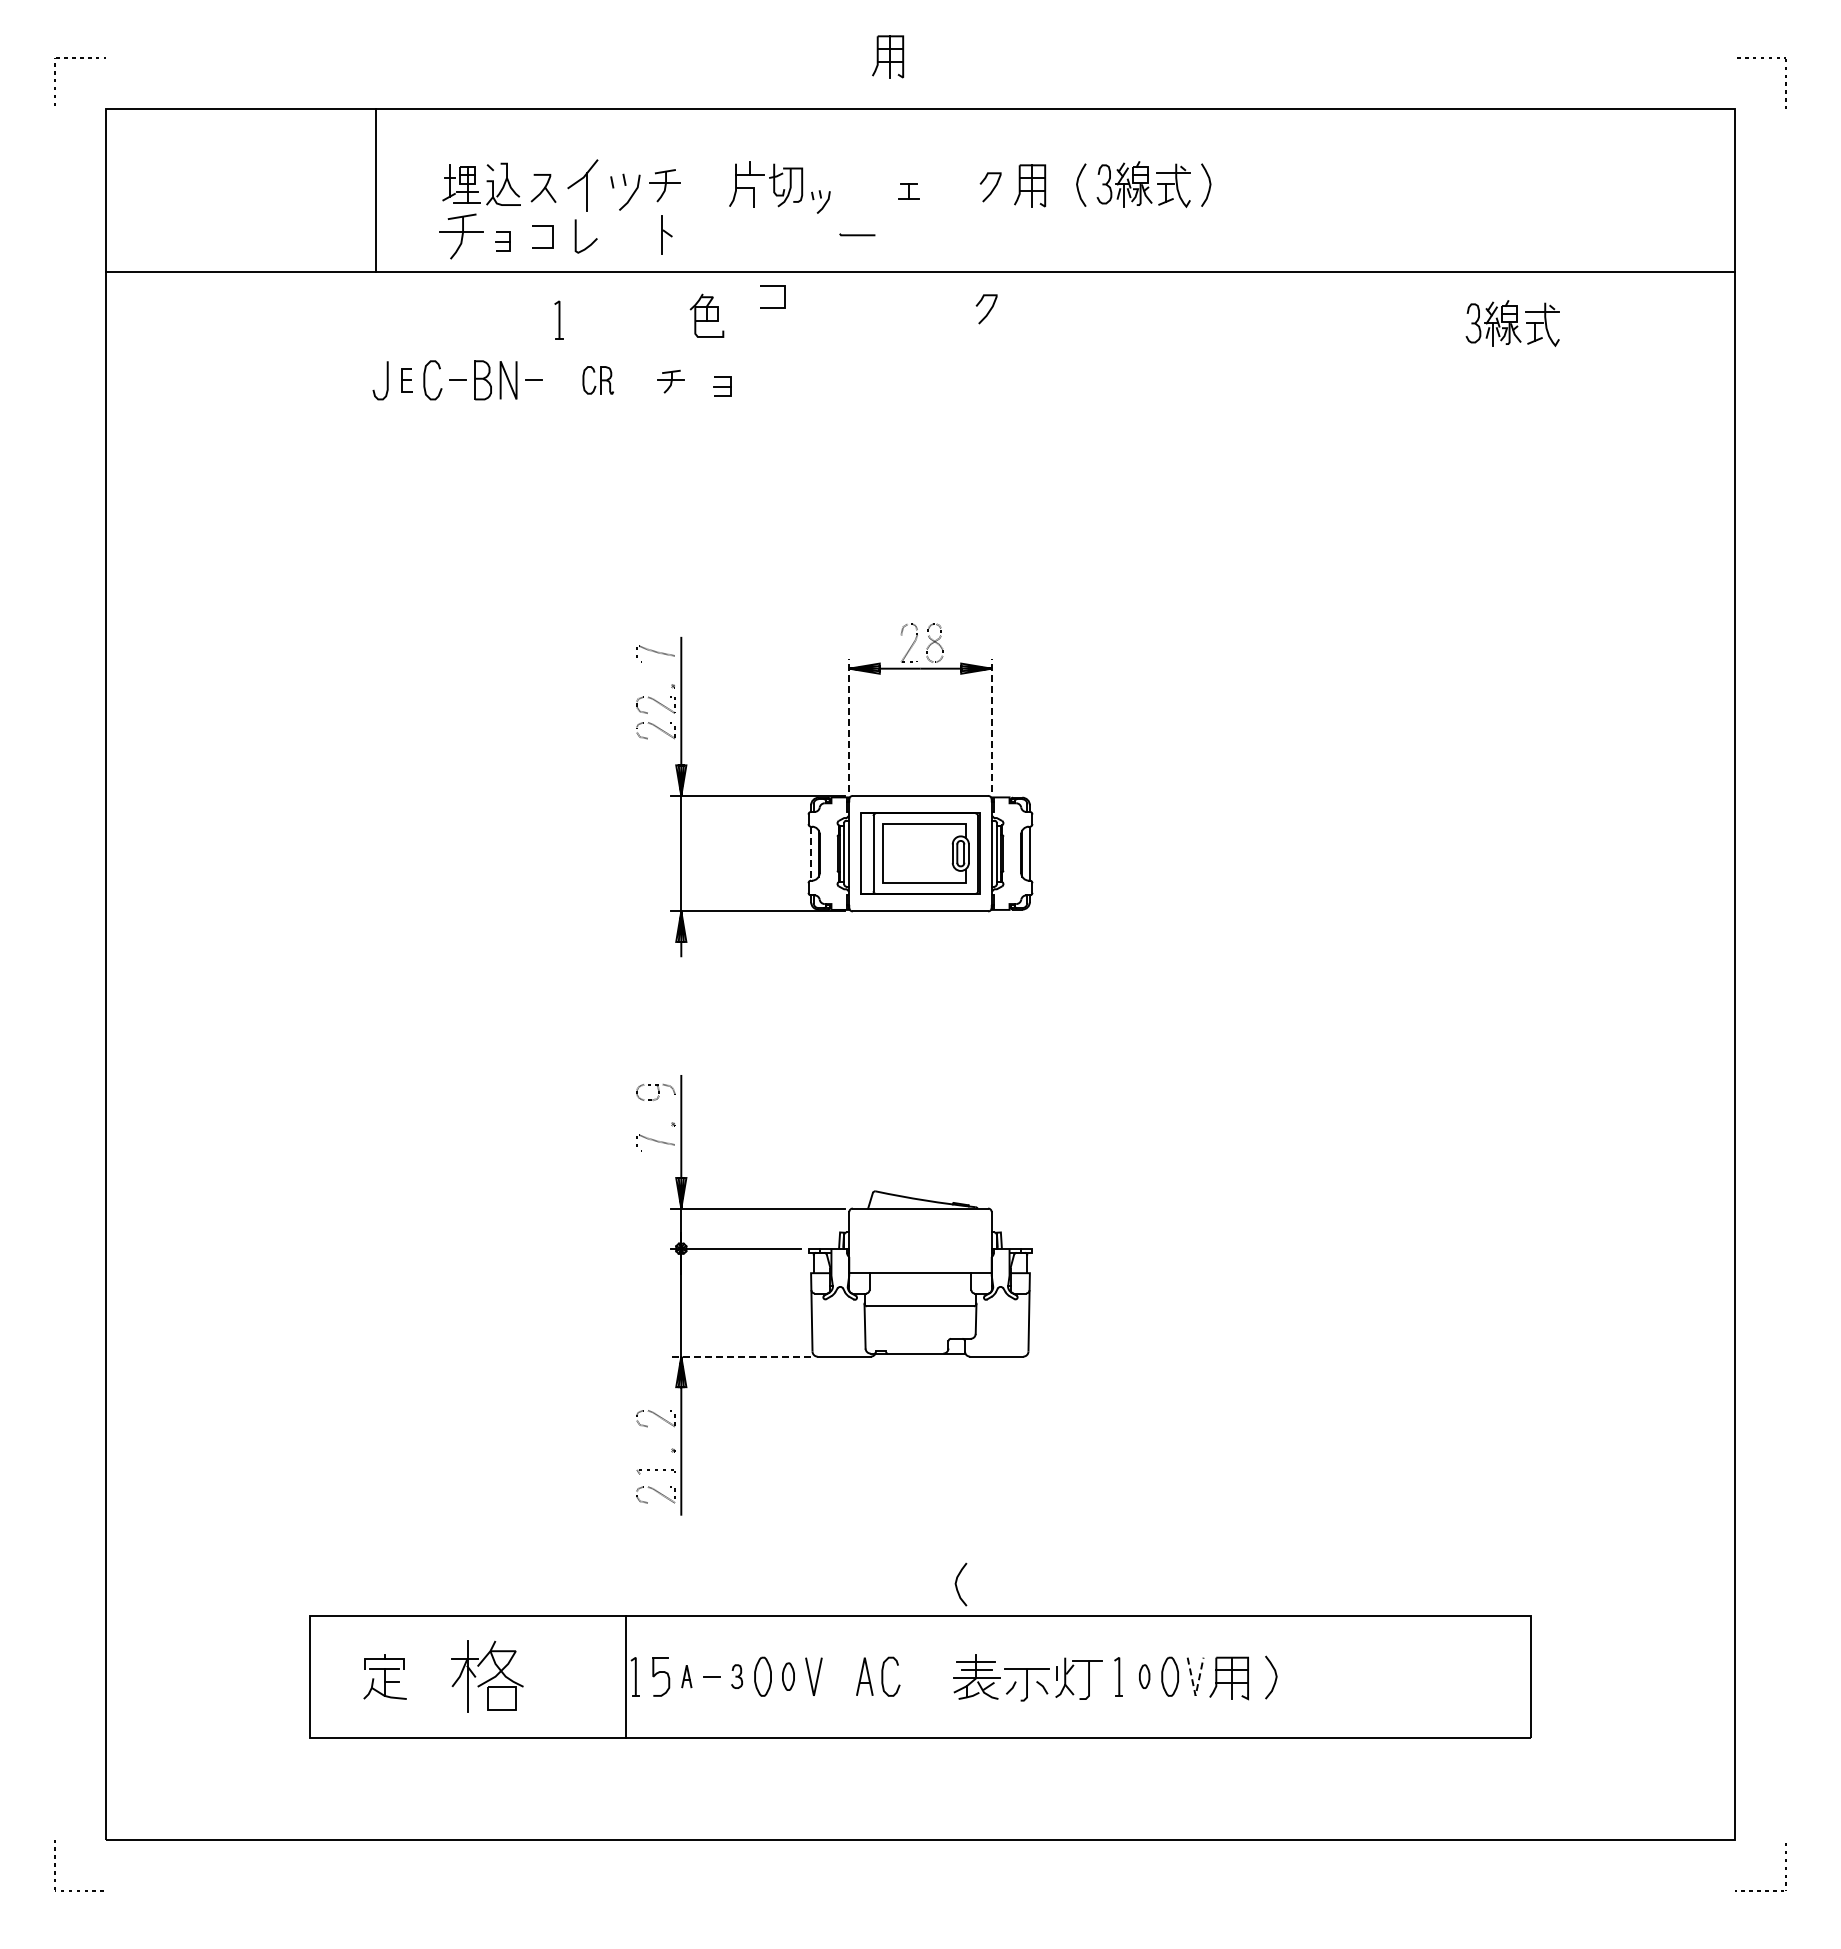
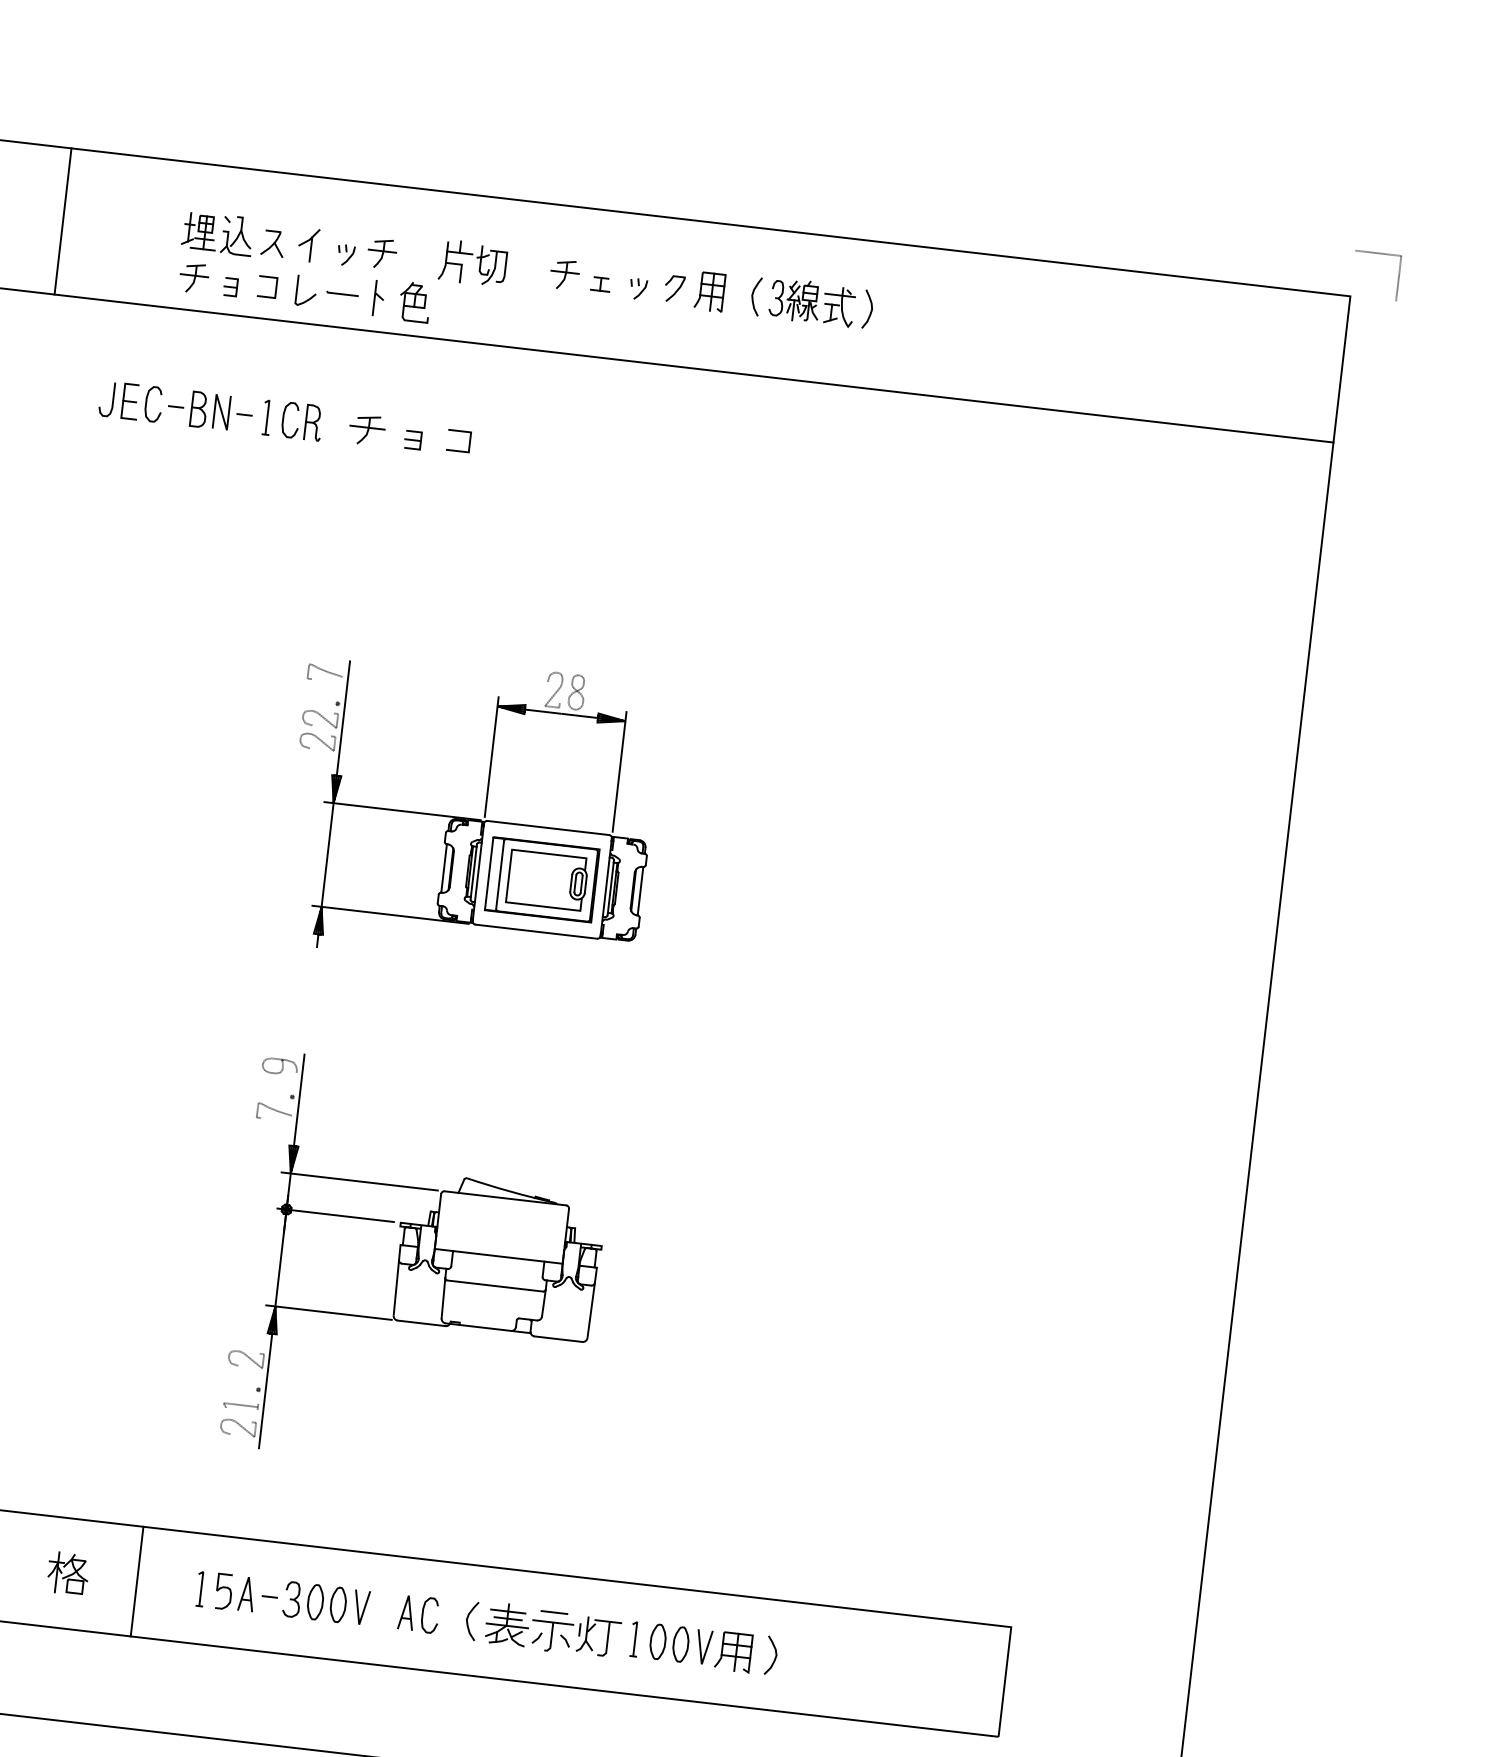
part: (888, 56) -> (596, 161), removed
part: (582, 184) -> (308, 244), size x0.71
part: (868, 185) -> (565, 274), added
line: (375, 190) -> (62, 221), moved
part: (624, 191) -> (345, 254), size x0.62
part: (820, 201) -> (637, 288), moved
line: (857, 234) -> (342, 293), moved
part: (460, 236) -> (193, 278), size x0.71
line: (772, 286) -> (459, 431), moved
curve: (988, 311) -> (659, 400), removed
part: (706, 315) -> (414, 301), moved
part: (558, 319) -> (266, 416), moved
part: (1512, 323) -> (1128, 465), removed
part: (406, 379) -> (130, 400), size x1.67
part: (598, 380) -> (302, 421), size x1.43
part: (670, 381) -> (366, 430), size x1.43
line: (849, 725) -> (491, 757), dashed -> solid
line: (991, 725) -> (619, 772), dashed -> solid
line: (811, 853) -> (444, 868), dashed -> solid
line: (741, 1356) -> (329, 1312), dashed -> solid
curve: (957, 1586) -> (468, 1622), moved
line: (1026, 1657) -> (553, 1612), added
part: (487, 1676) -> (68, 1573), size x0.62
line: (626, 1676) -> (137, 1581), moved
part: (686, 1676) -> (246, 1594), size x1.67
part: (736, 1676) -> (291, 1599), size x1.67
part: (788, 1676) -> (338, 1604), size x1.43
part: (1144, 1676) -> (657, 1641), size x1.67
line: (1195, 1695) -> (701, 1663), dashed -> solid

